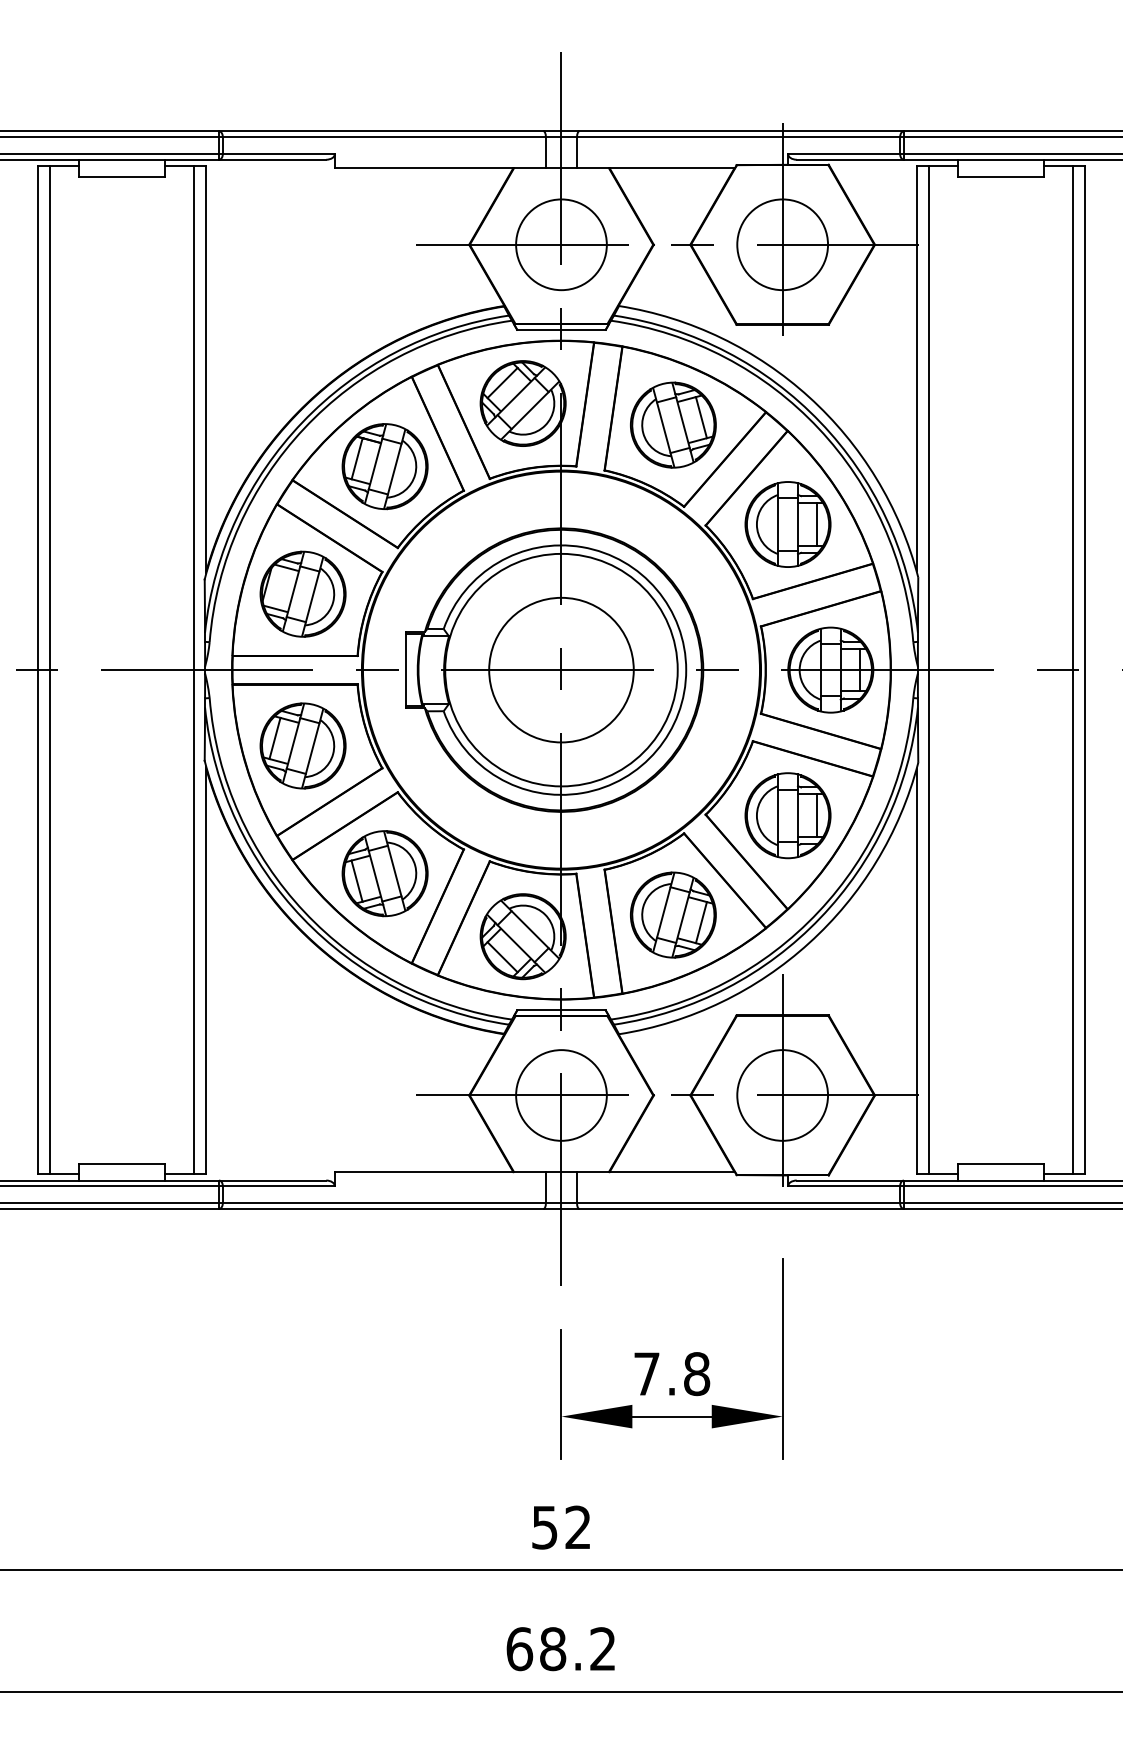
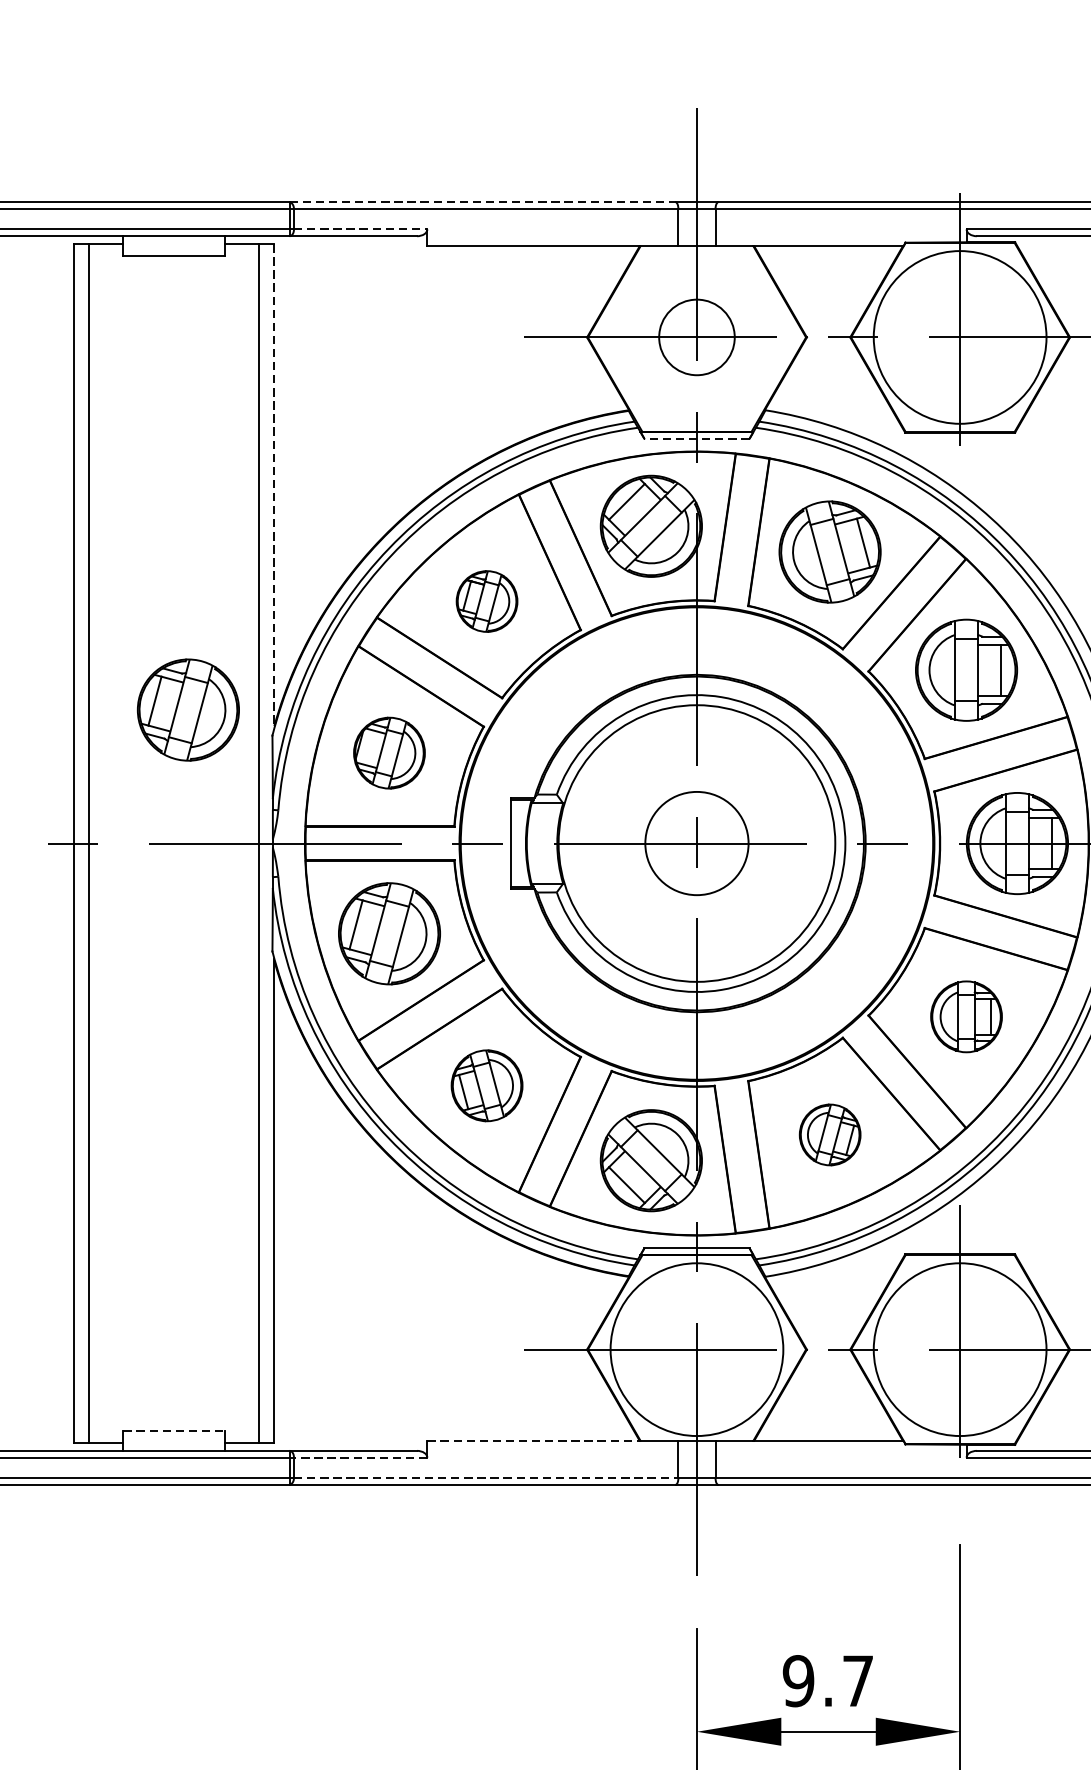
line: (381, 131) -> (482, 202), solid -> dashed
line: (279, 154) -> (361, 229), solid -> dashed
circle: (561, 244) -> (696, 337), size x0.7
circle: (782, 244) -> (959, 337), size x1.6
line: (561, 329) -> (696, 438), solid -> dashed
line: (206, 370) -> (274, 487), solid -> dashed
part: (384, 466) -> (486, 601), size x0.6
part: (133, 557) -> (187, 709), added
part: (302, 593) -> (388, 752), size x0.7
circle: (561, 669) -> (696, 842), size x0.6
part: (787, 815) -> (965, 1016), size x0.7
part: (384, 873) -> (486, 1085), size x0.7
part: (673, 914) -> (830, 1134), size x0.6
circle: (561, 1095) -> (696, 1349), size x1.6
circle: (782, 1095) -> (959, 1349), size x1.6
line: (121, 1163) -> (173, 1430), solid -> dashed
line: (424, 1172) -> (533, 1441), solid -> dashed
line: (278, 1186) -> (360, 1457), solid -> dashed
line: (384, 1203) -> (486, 1478), solid -> dashed
text: (671, 1374) -> (827, 1681), 7.8 -> 9.7

